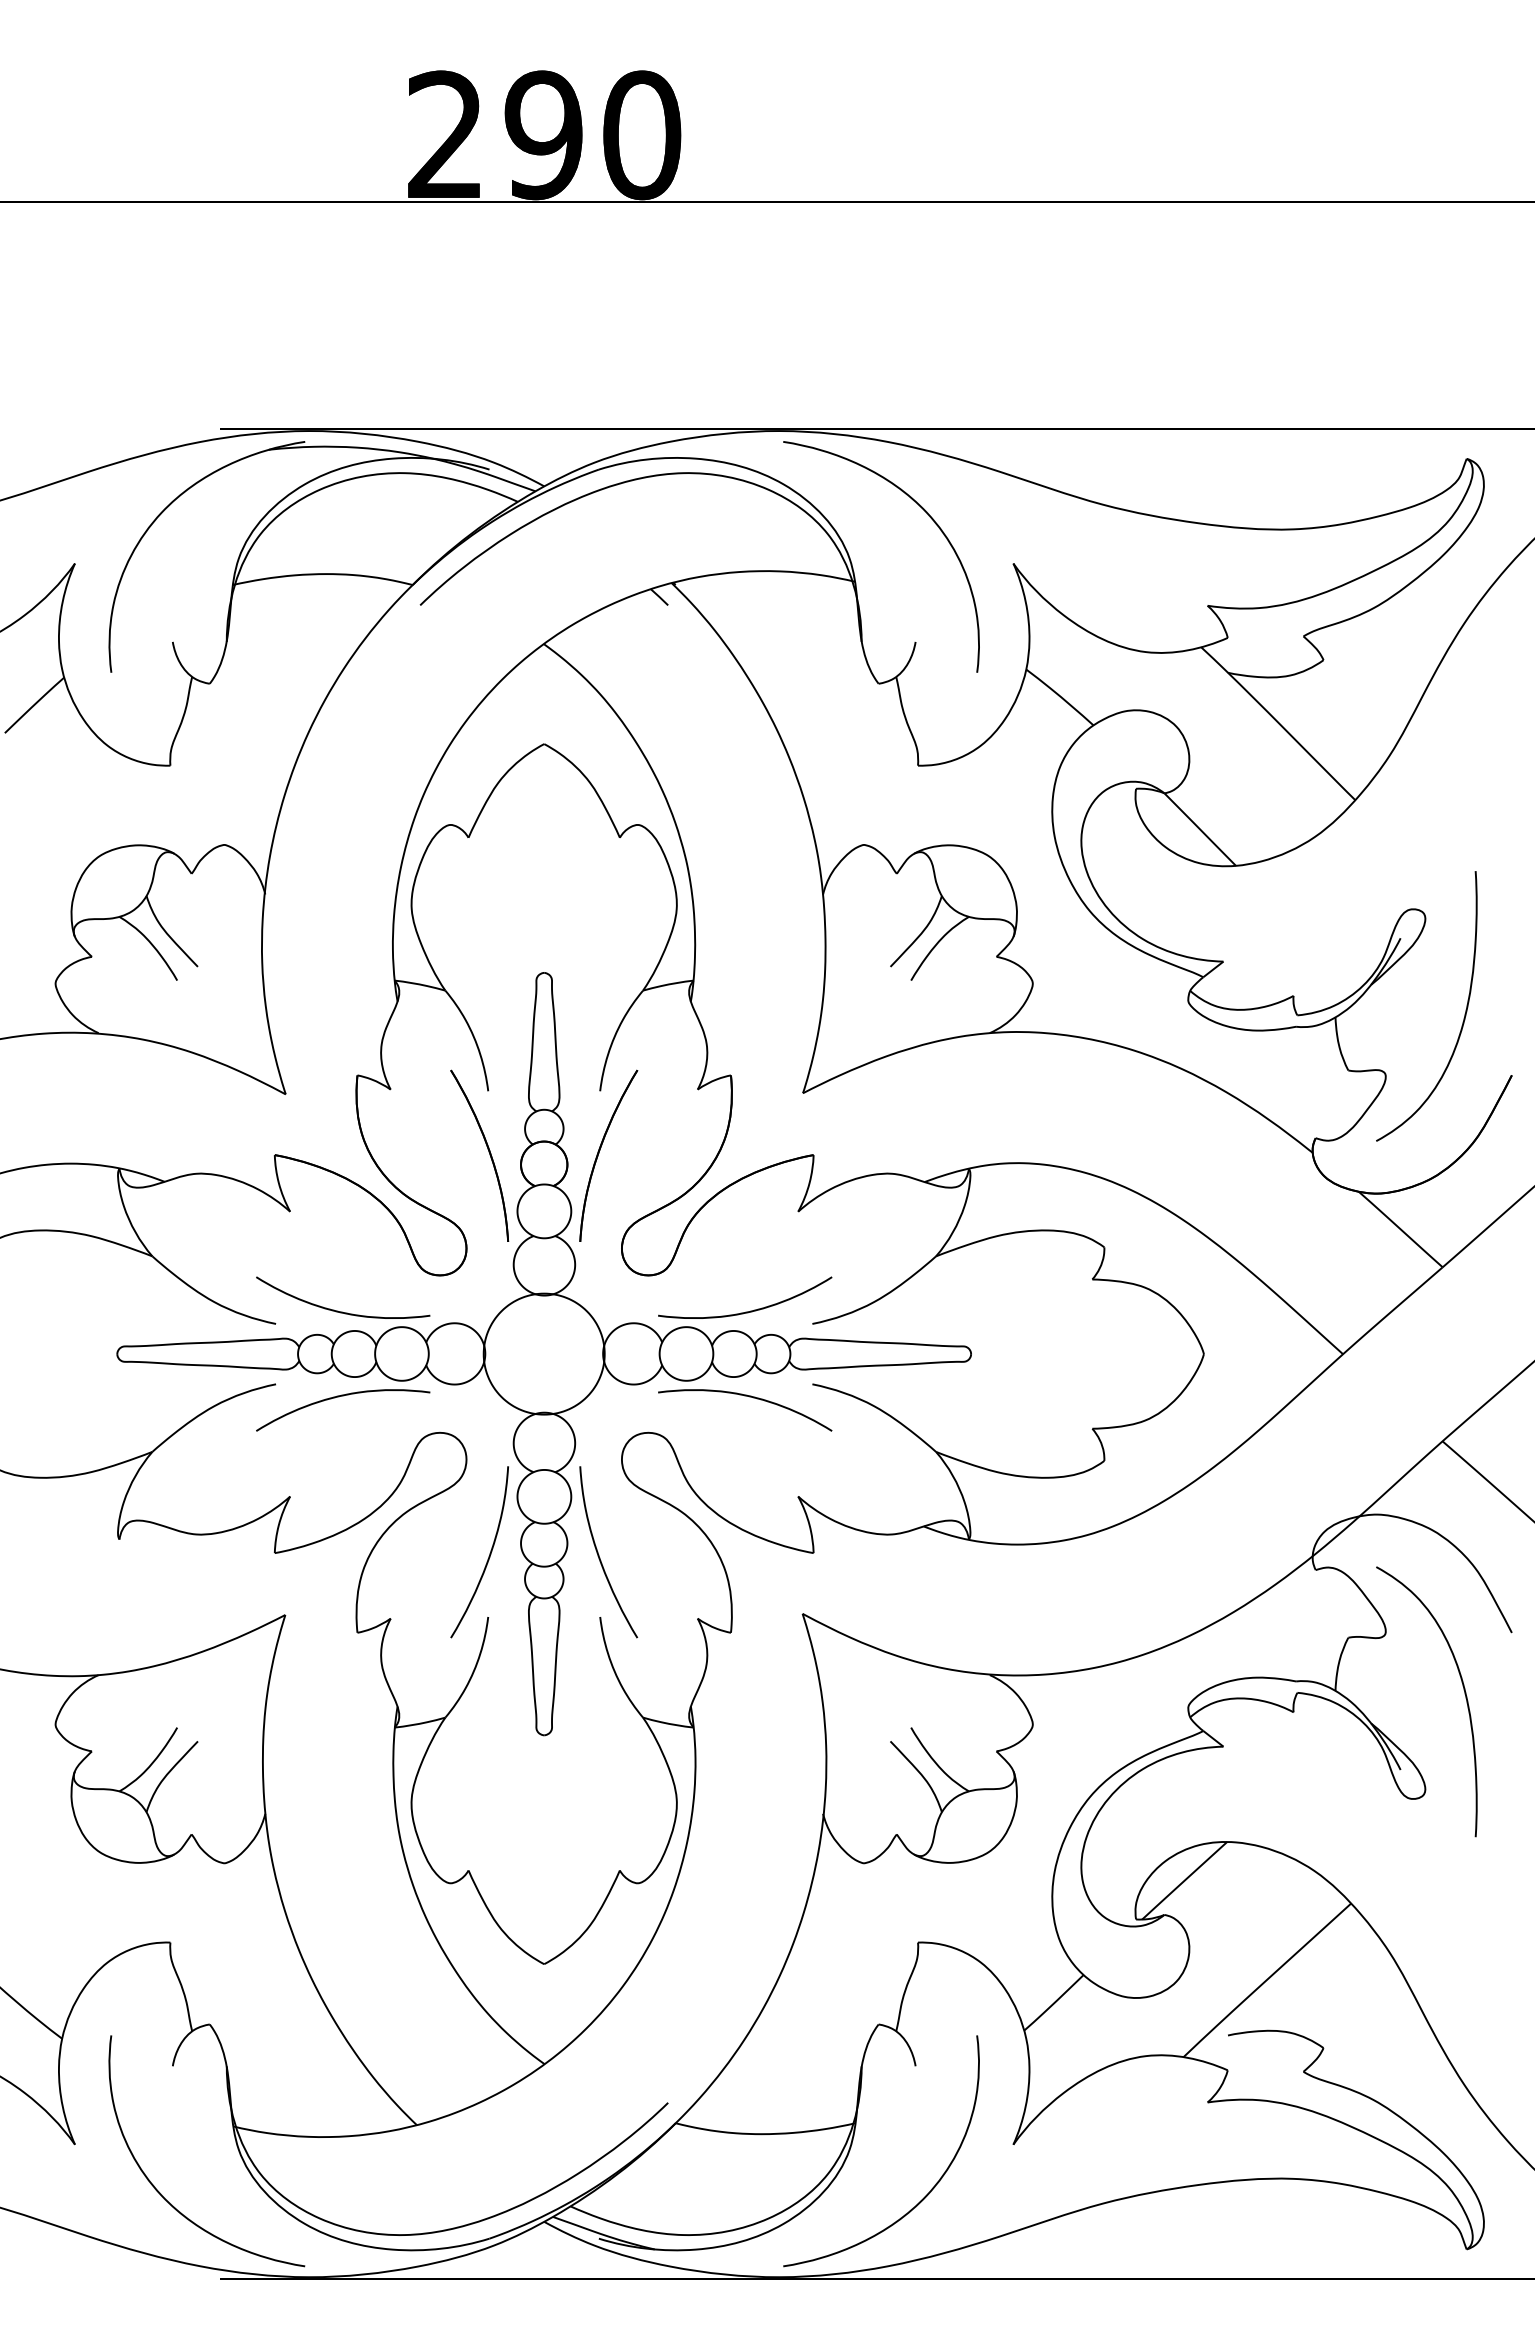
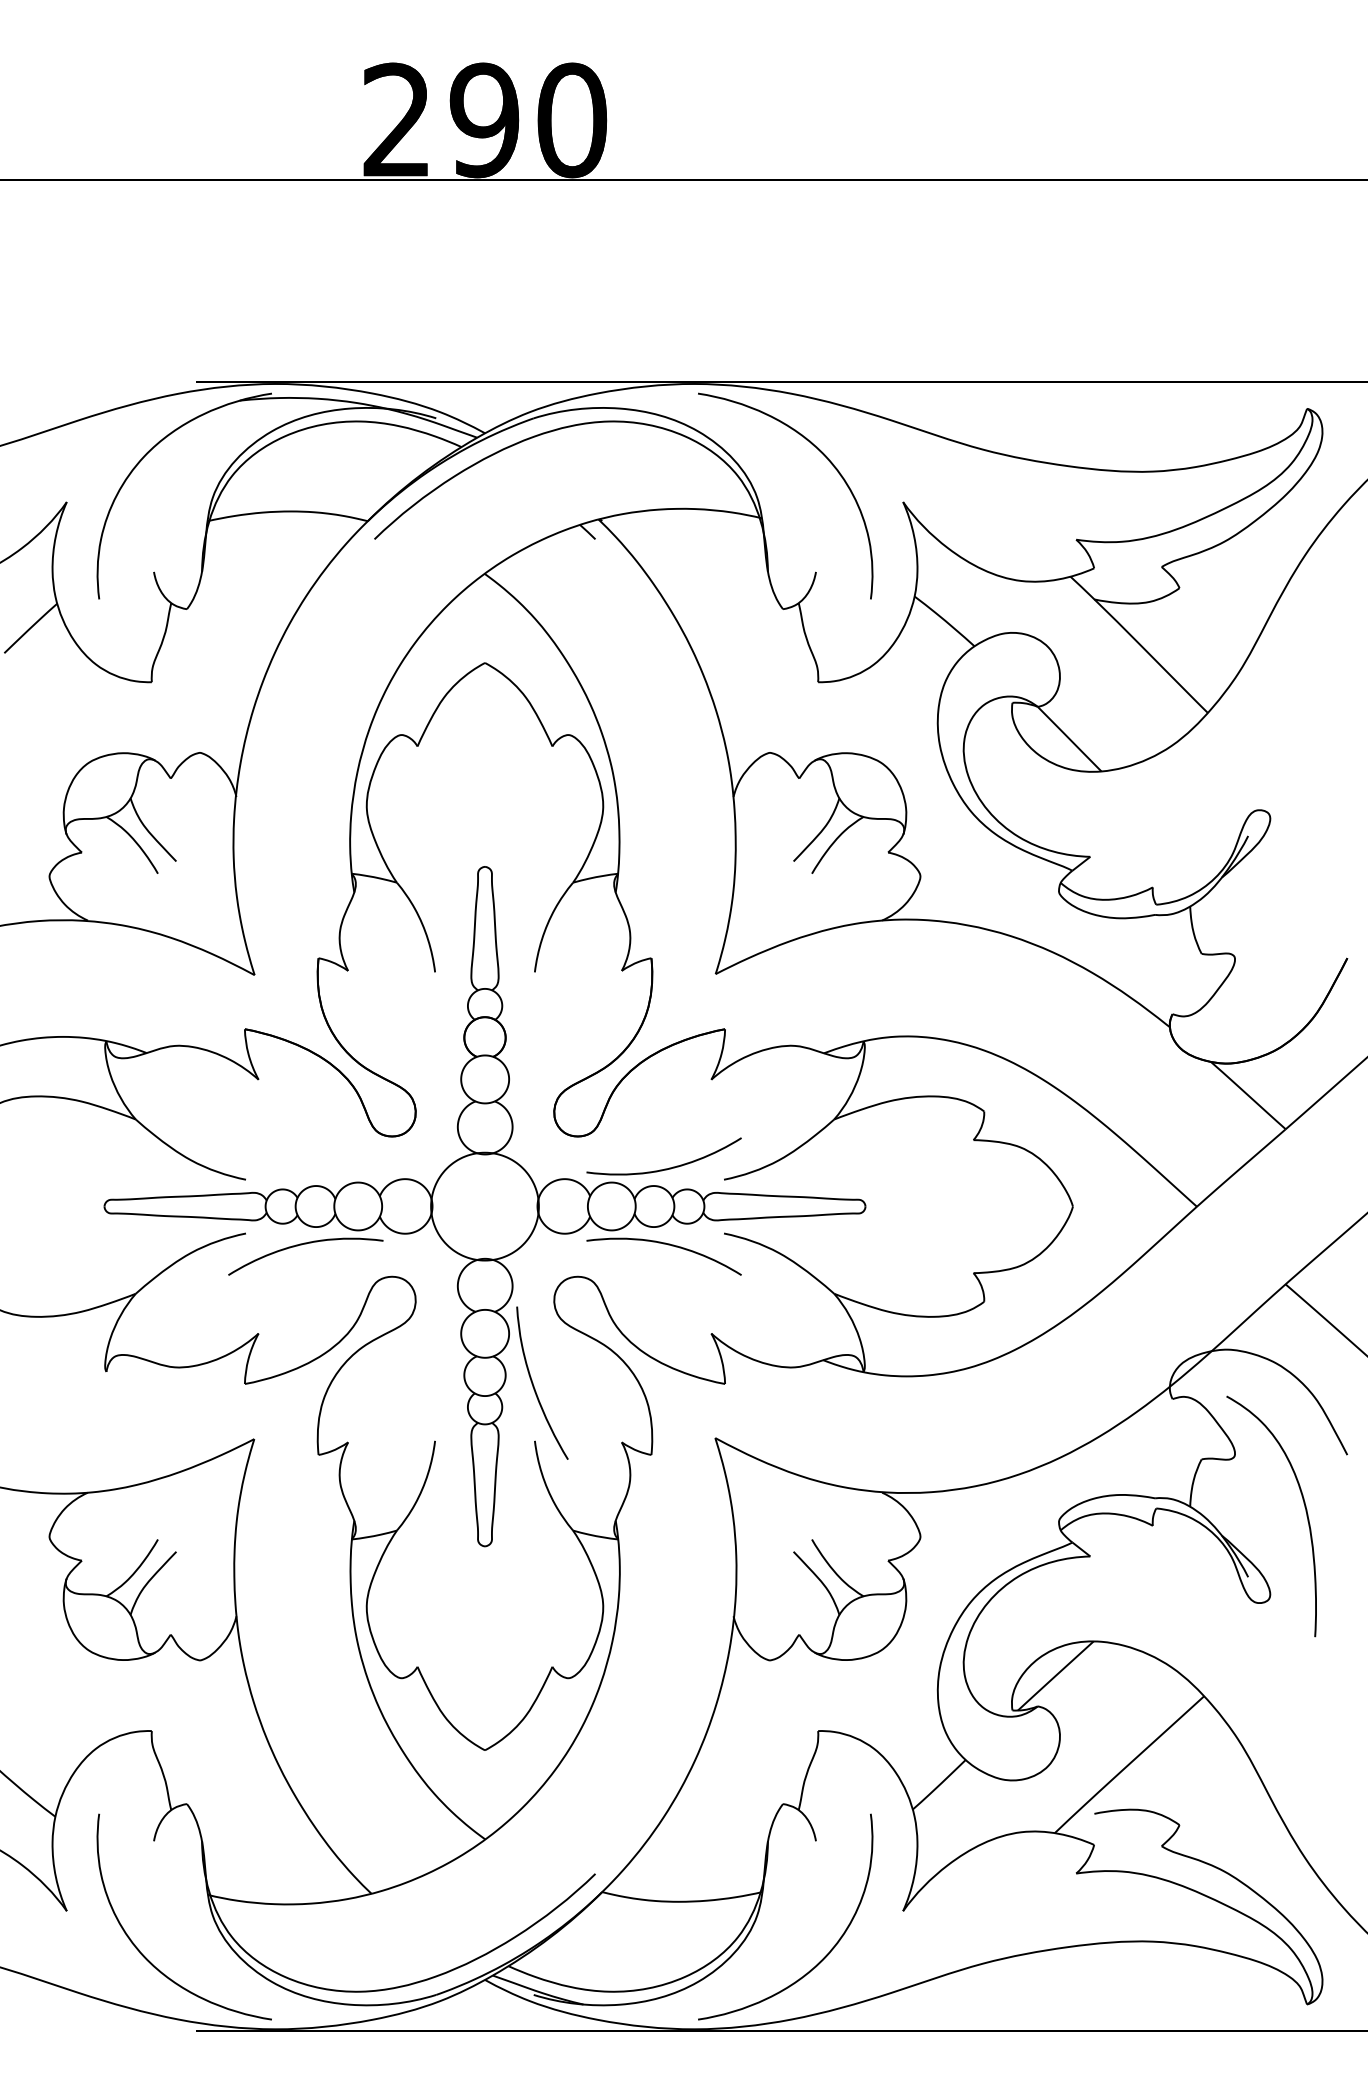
curve: (1464, 1014) -> (1305, 903), removed
part: (488, 1152) -> (435, 1026), removed
part: (599, 1153) -> (534, 1027), removed
curve: (342, 1311) -> (305, 1168), removed
curve: (488, 1556) -> (435, 1386), removed

